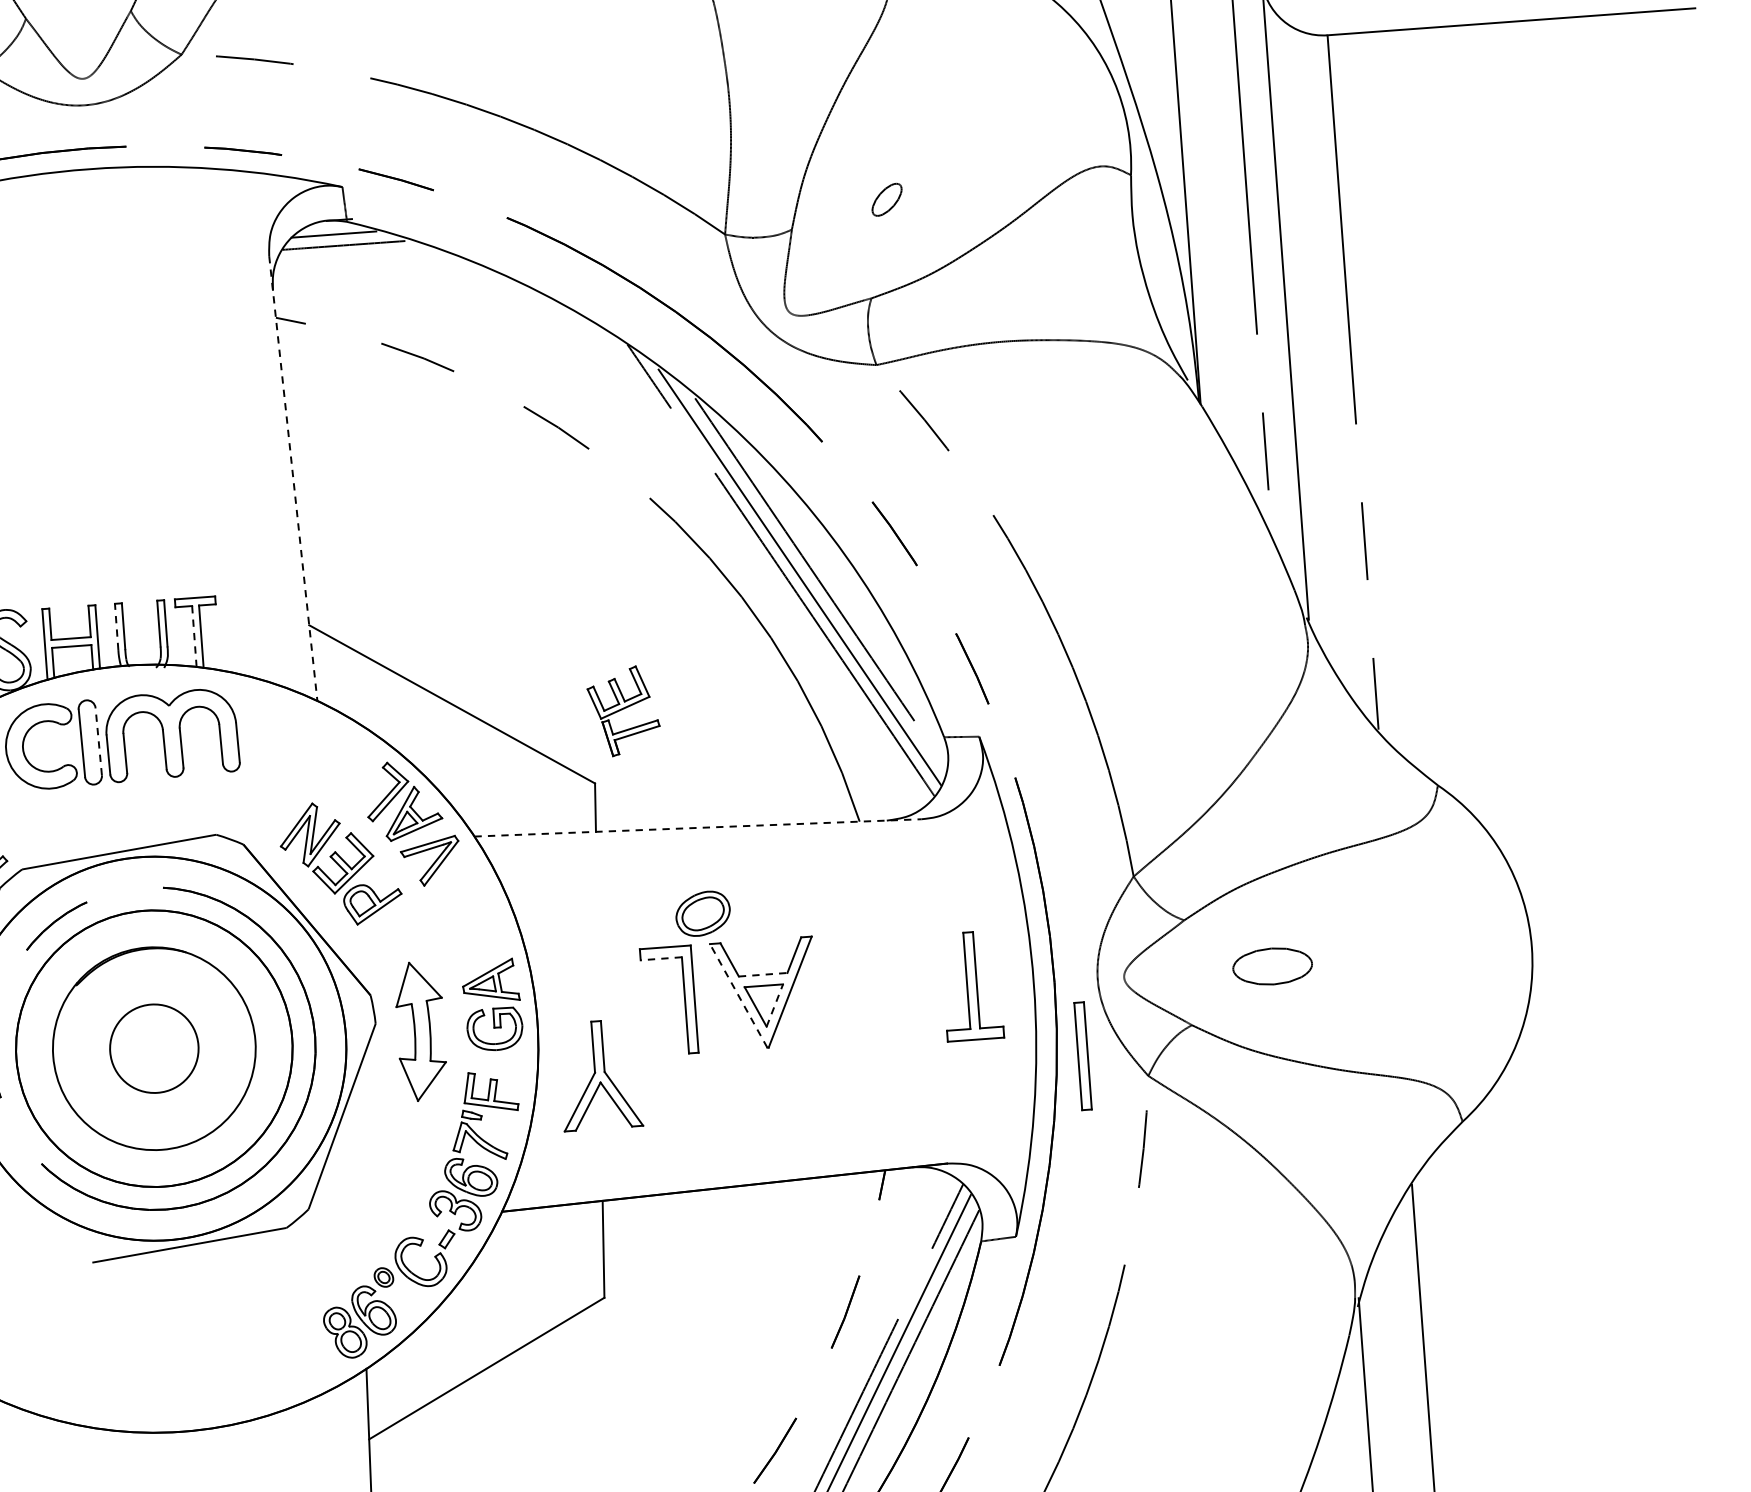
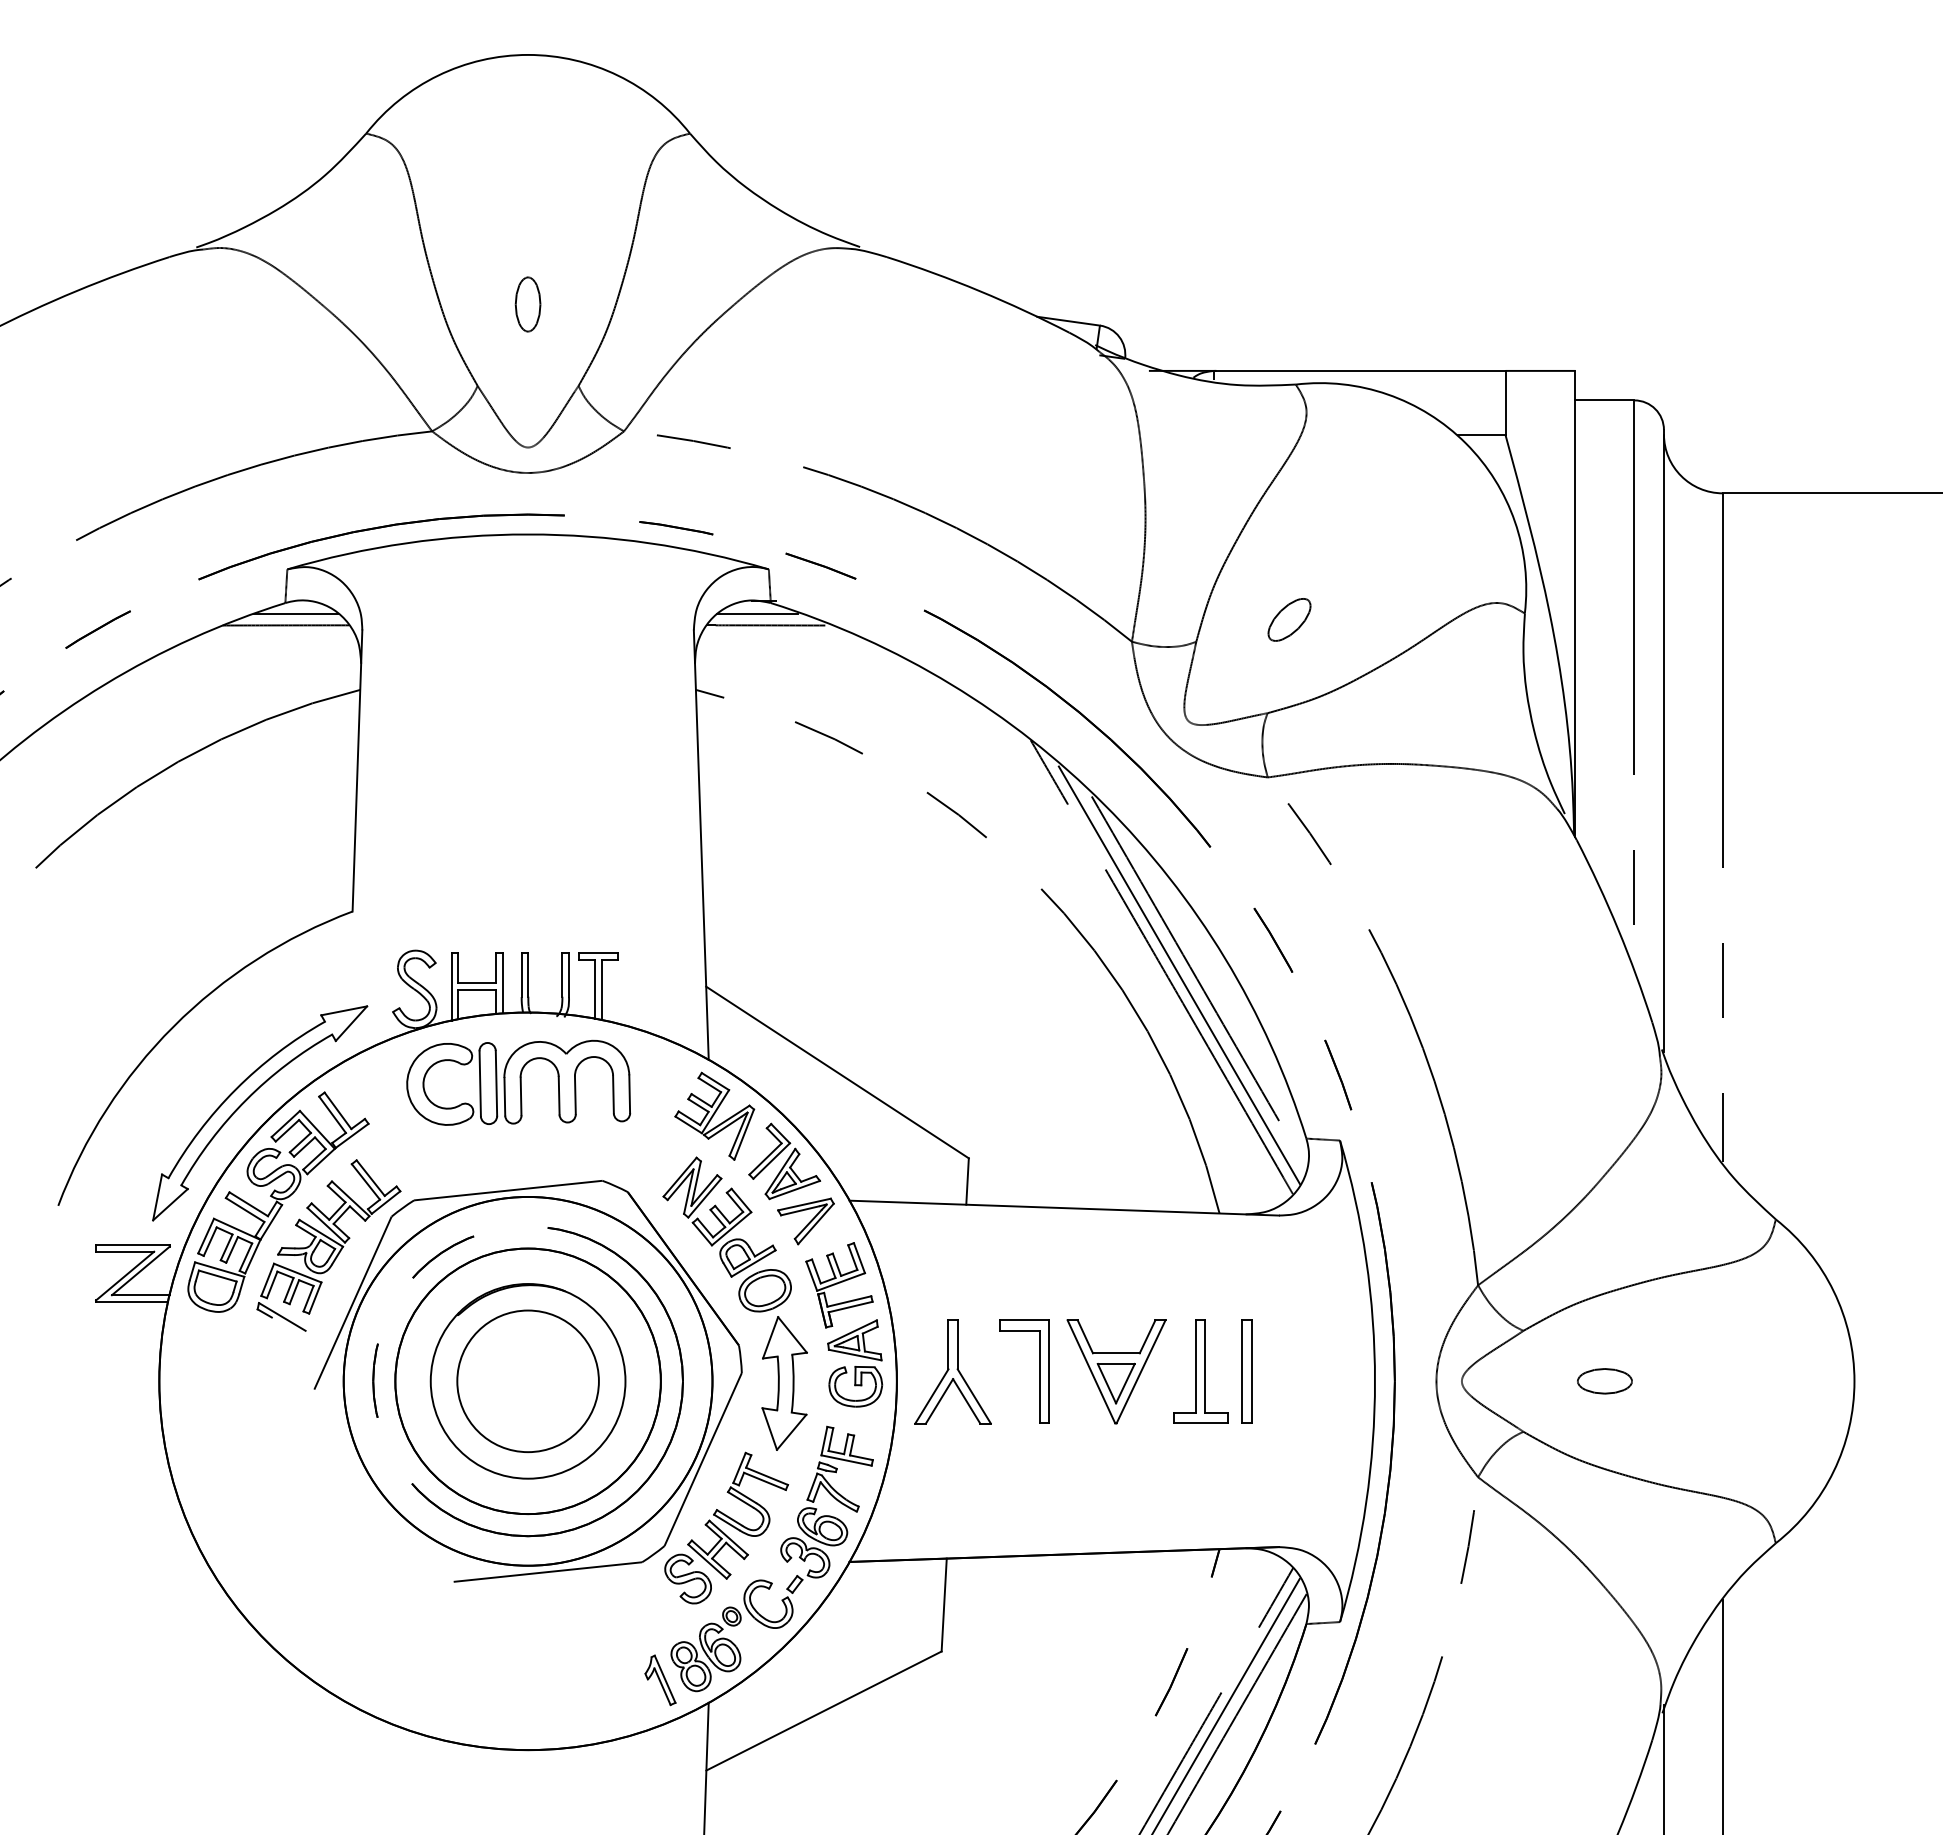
part: (887, 199) -> (1289, 619), size x1.43
line: (293, 478) -> (701, 845), dashed -> solid
line: (116, 626) -> (521, 974), dashed -> solid
line: (194, 635) -> (595, 988), dashed -> solid
part: (623, 711) -> (839, 1285), moved
line: (98, 740) -> (496, 1082), dashed -> solid
part: (327, 758) -> (714, 1115), added
line: (698, 828) -> (1064, 1208), dashed -> solid
part: (702, 913) -> (764, 1290), moved
line: (660, 958) -> (1019, 1330), dashed -> solid
part: (1272, 966) -> (1604, 1381), size x0.71
line: (763, 974) -> (1116, 1353), dashed -> solid
part: (971, 985) -> (1200, 1371), moved
line: (738, 995) -> (1091, 1371), dashed -> solid
line: (774, 1005) -> (1125, 1383), dashed -> solid
circle: (153, 1048) -> (527, 1381), size x1.67
part: (1082, 1055) -> (1246, 1371), moved
part: (599, 1074) -> (952, 1371), moved
part: (371, 1185) -> (726, 1527), added
part: (314, 1349) -> (660, 1680), added

